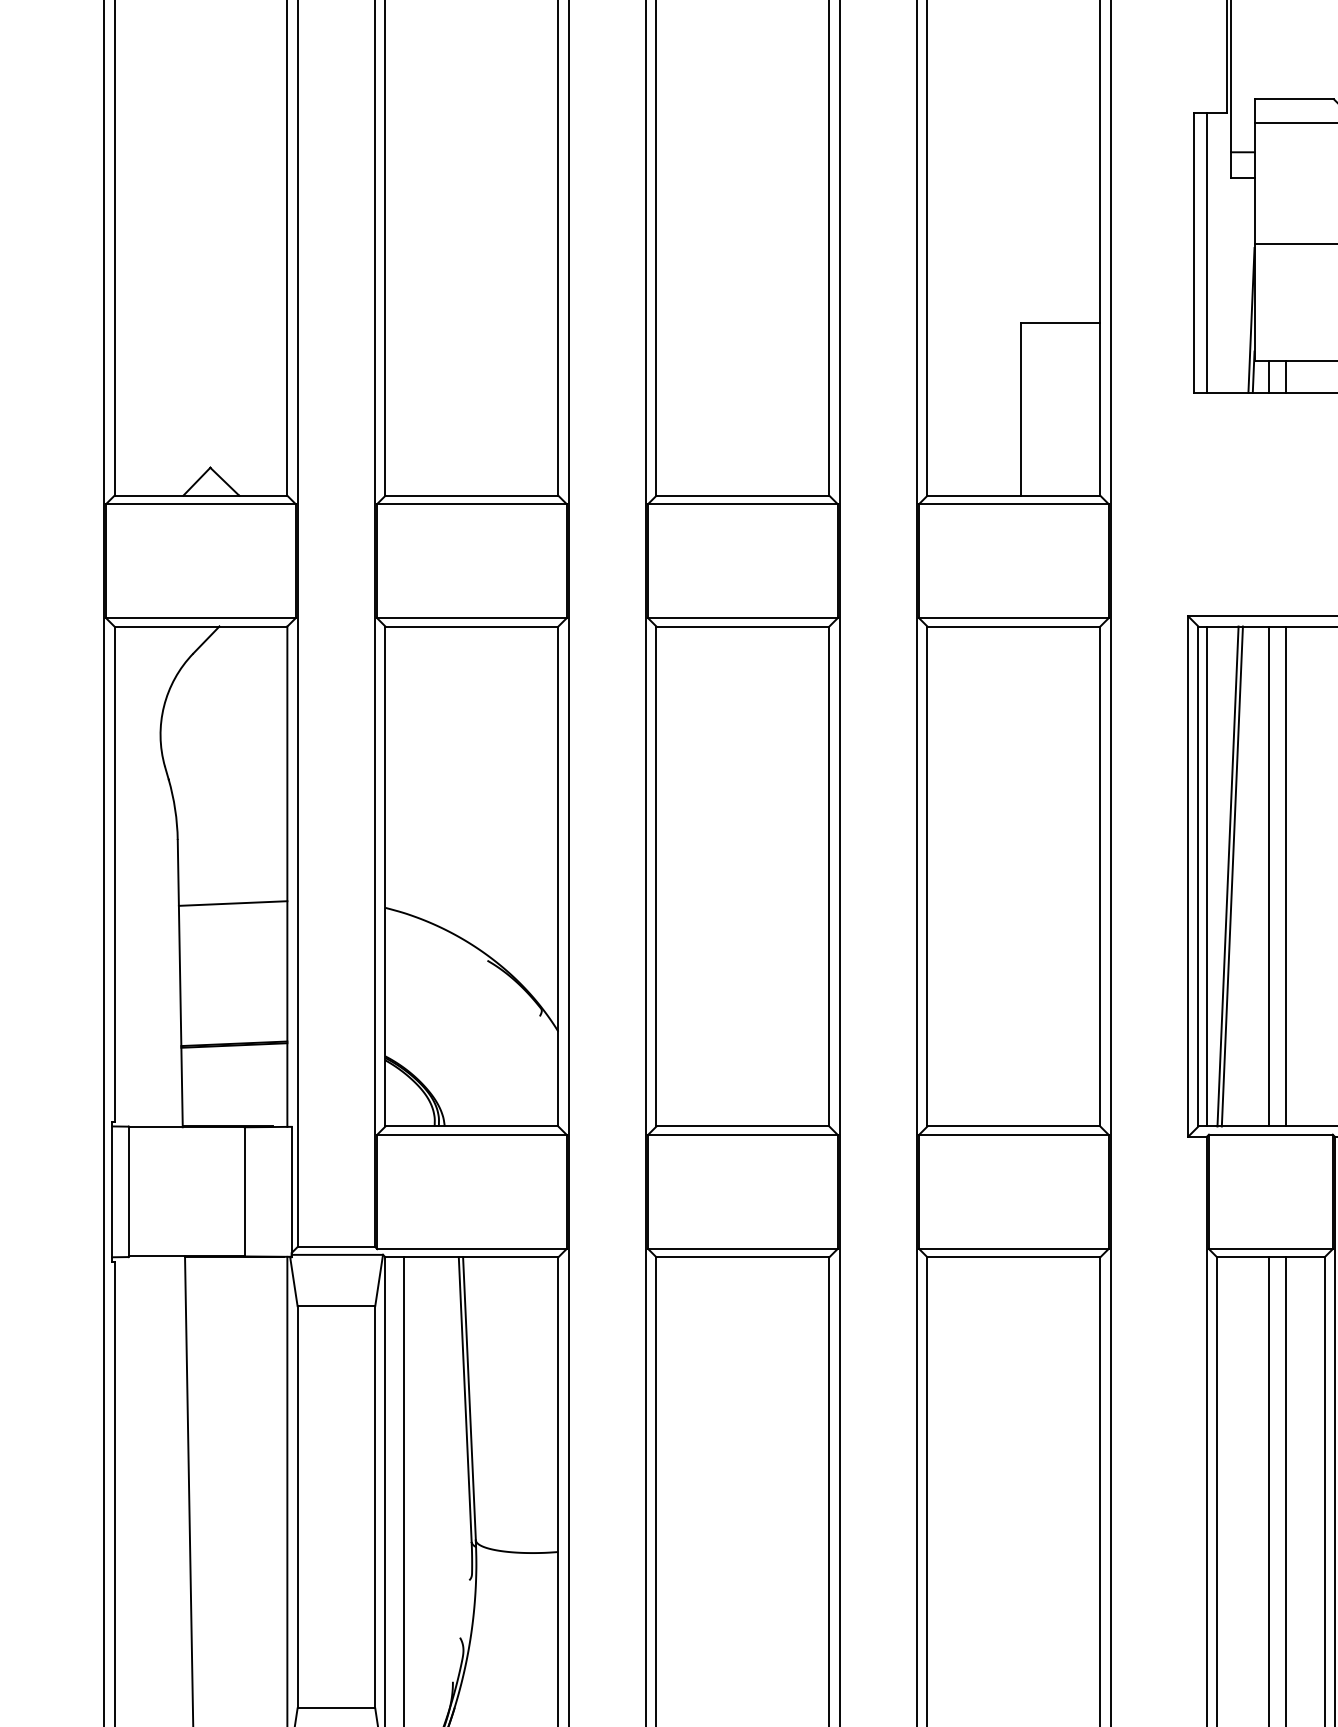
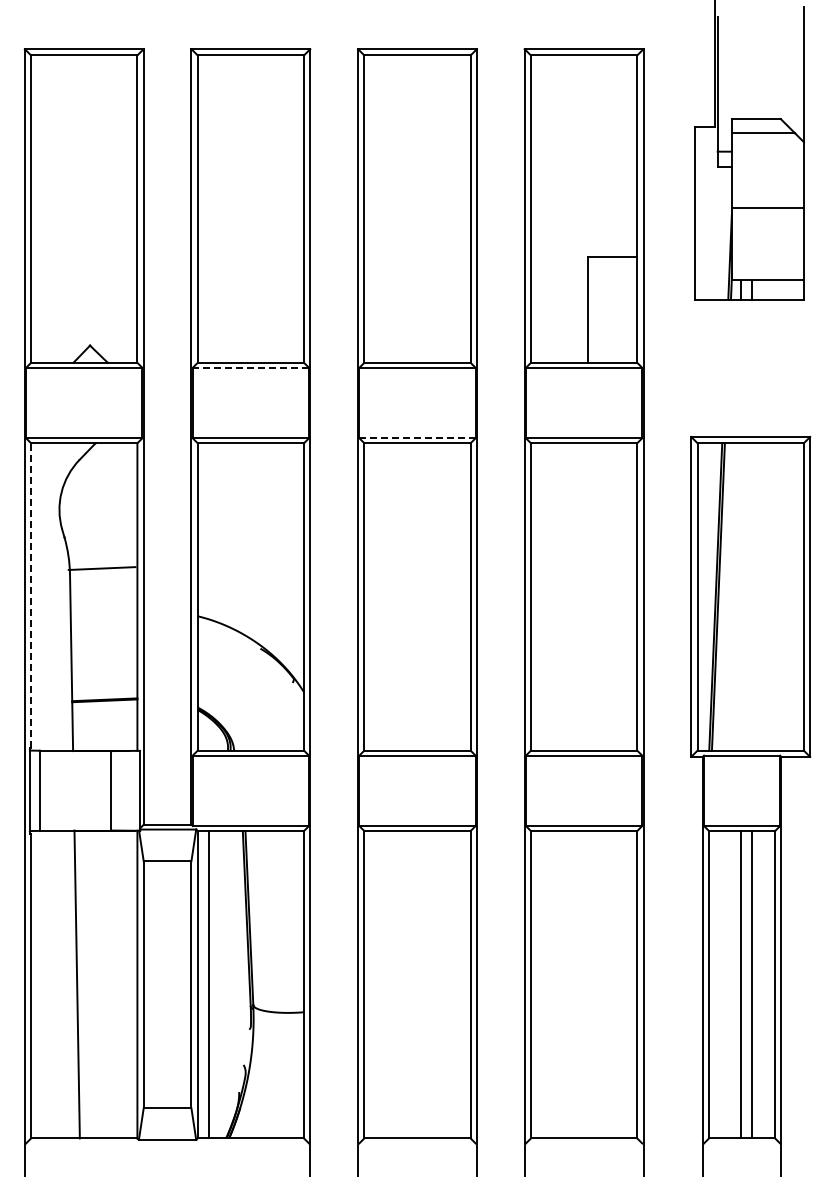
line: (1208, 252) -> (703, 213), removed
line: (471, 503) -> (250, 367), solid -> dashed
line: (742, 618) -> (417, 438), solid -> dashed
line: (115, 874) -> (31, 595), solid -> dashed
line: (1208, 875) -> (703, 596), removed
line: (1268, 875) -> (740, 596), removed
line: (1286, 875) -> (751, 596), removed
line: (232, 903) -> (101, 568), moved

